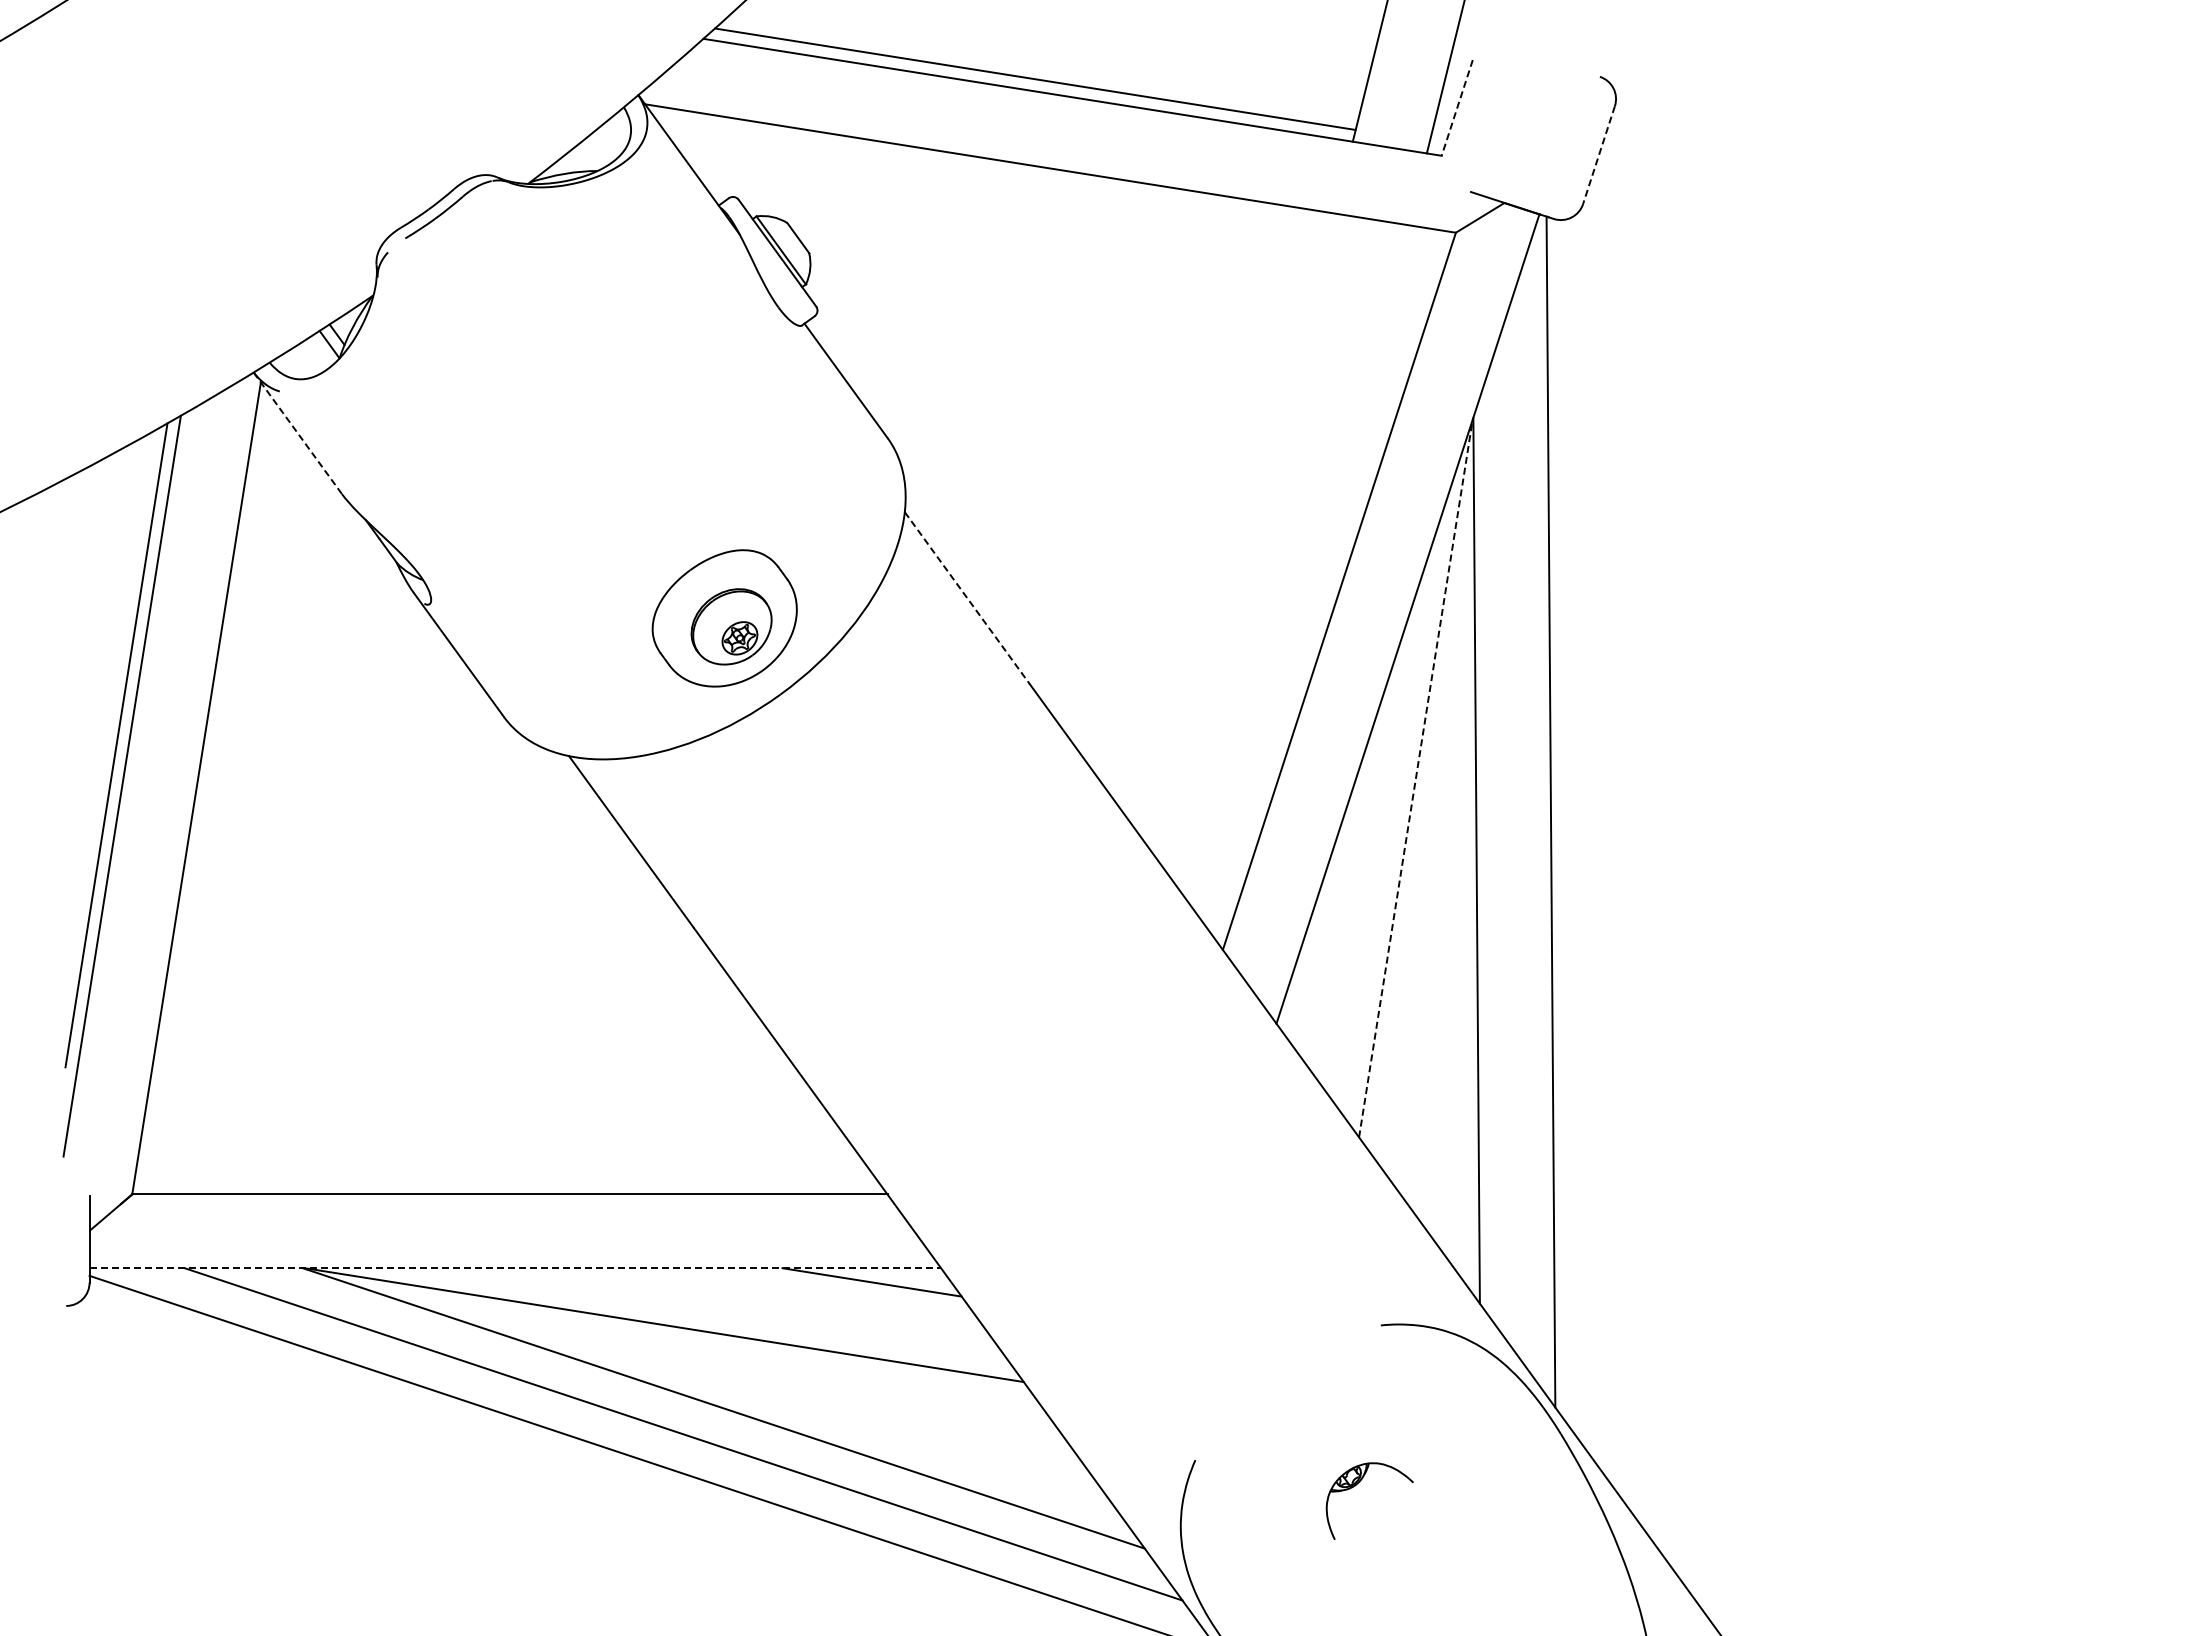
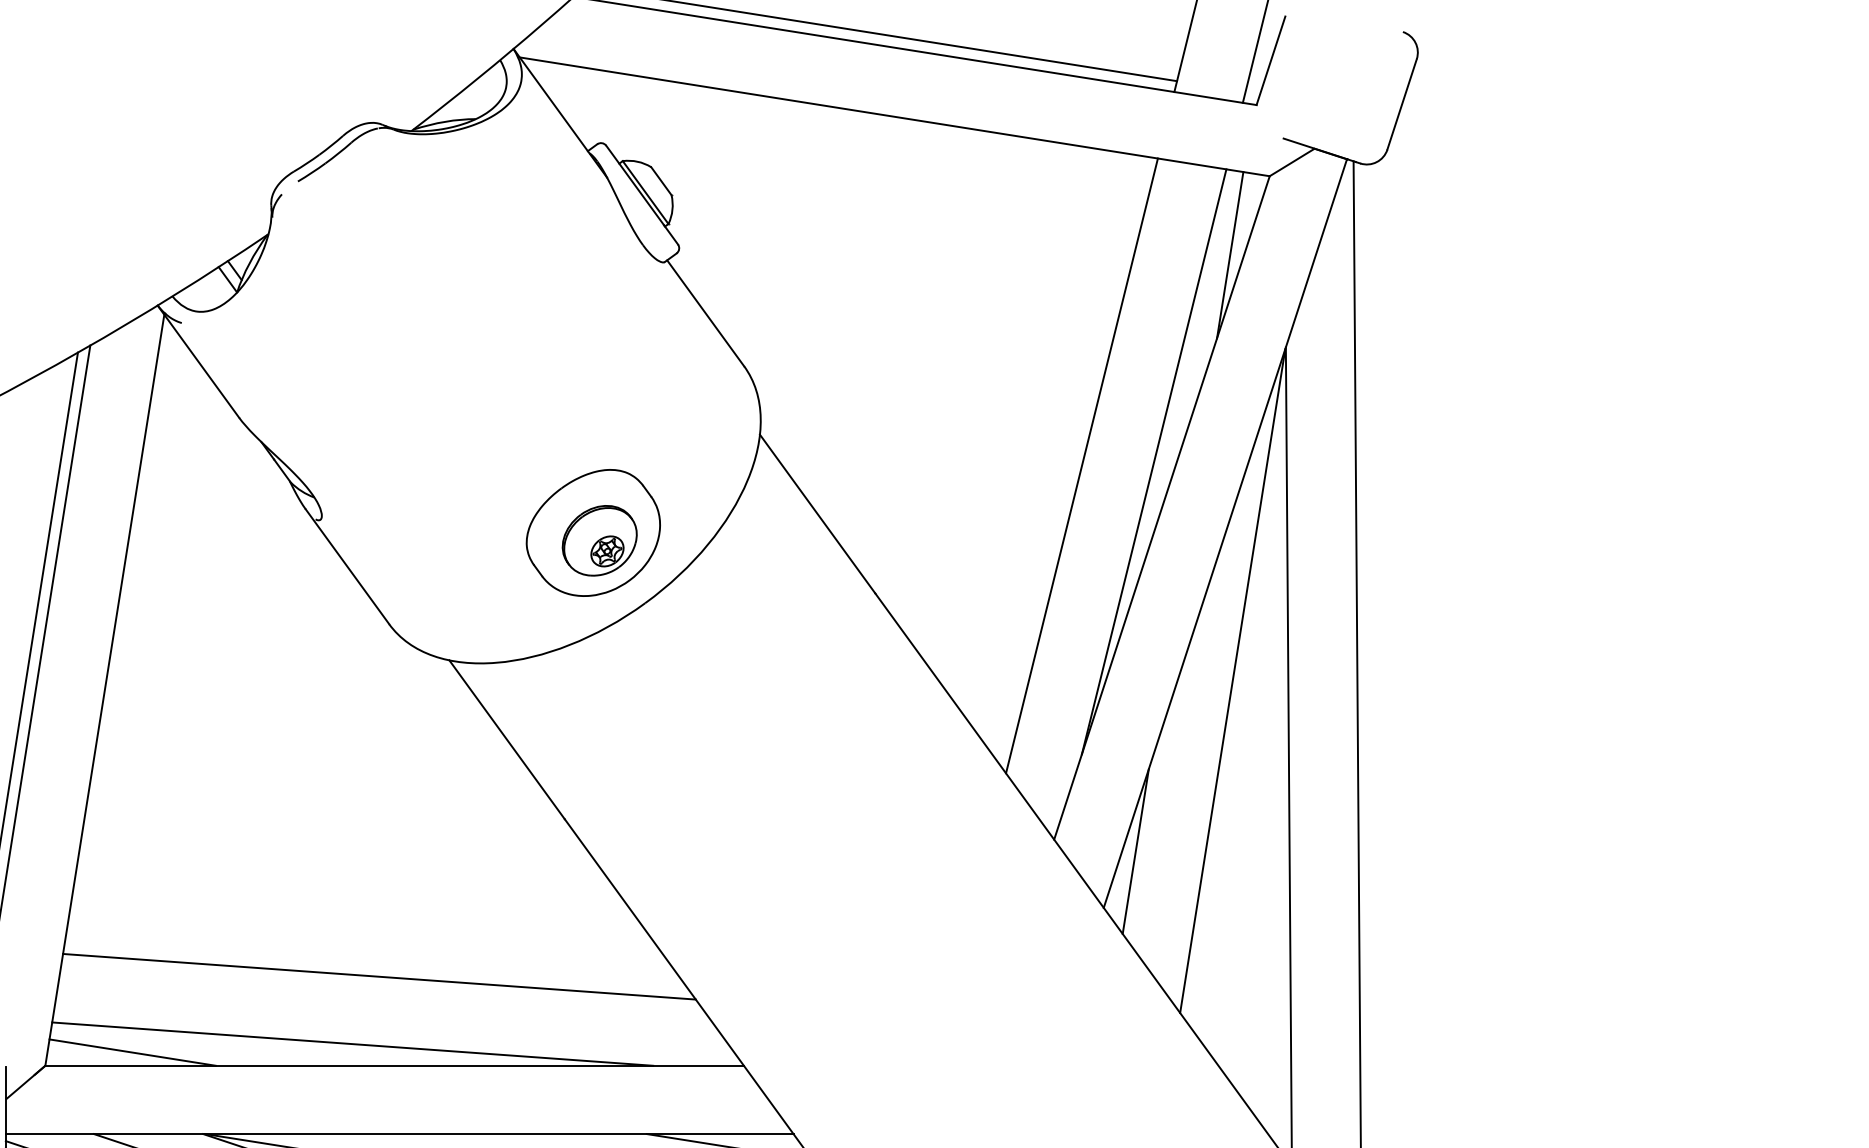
line: (1457, 108) -> (1271, 61), dashed -> solid
line: (1598, 155) -> (1401, 104), dashed -> solid
line: (1412, 318) -> (1229, 255), added
line: (298, 433) -> (199, 361), dashed -> solid
line: (1330, 541) -> (1153, 461), added
line: (1252, 545) -> (1081, 465), added
line: (967, 598) -> (817, 514), dashed -> solid
line: (1415, 778) -> (1232, 681), dashed -> solid
line: (1310, 962) -> (1135, 851), added
line: (493, 1097) -> (379, 976), added
line: (464, 1170) -> (352, 1043), added
line: (226, 1179) -> (132, 1051), added
line: (515, 1268) -> (399, 1134), dashed -> solid

